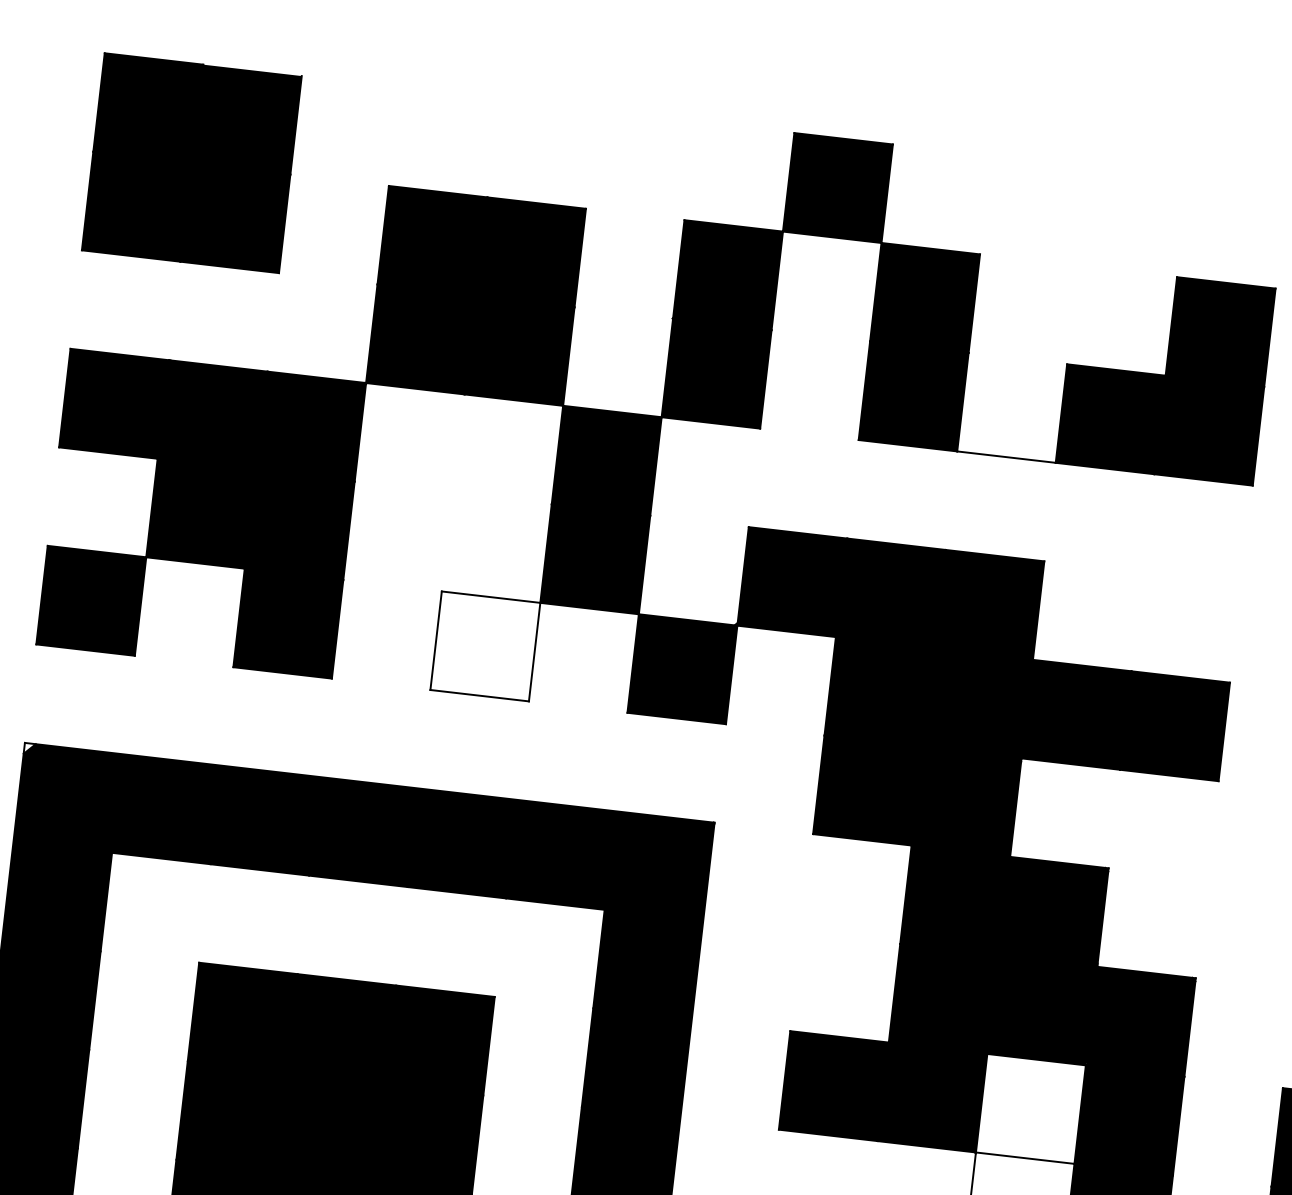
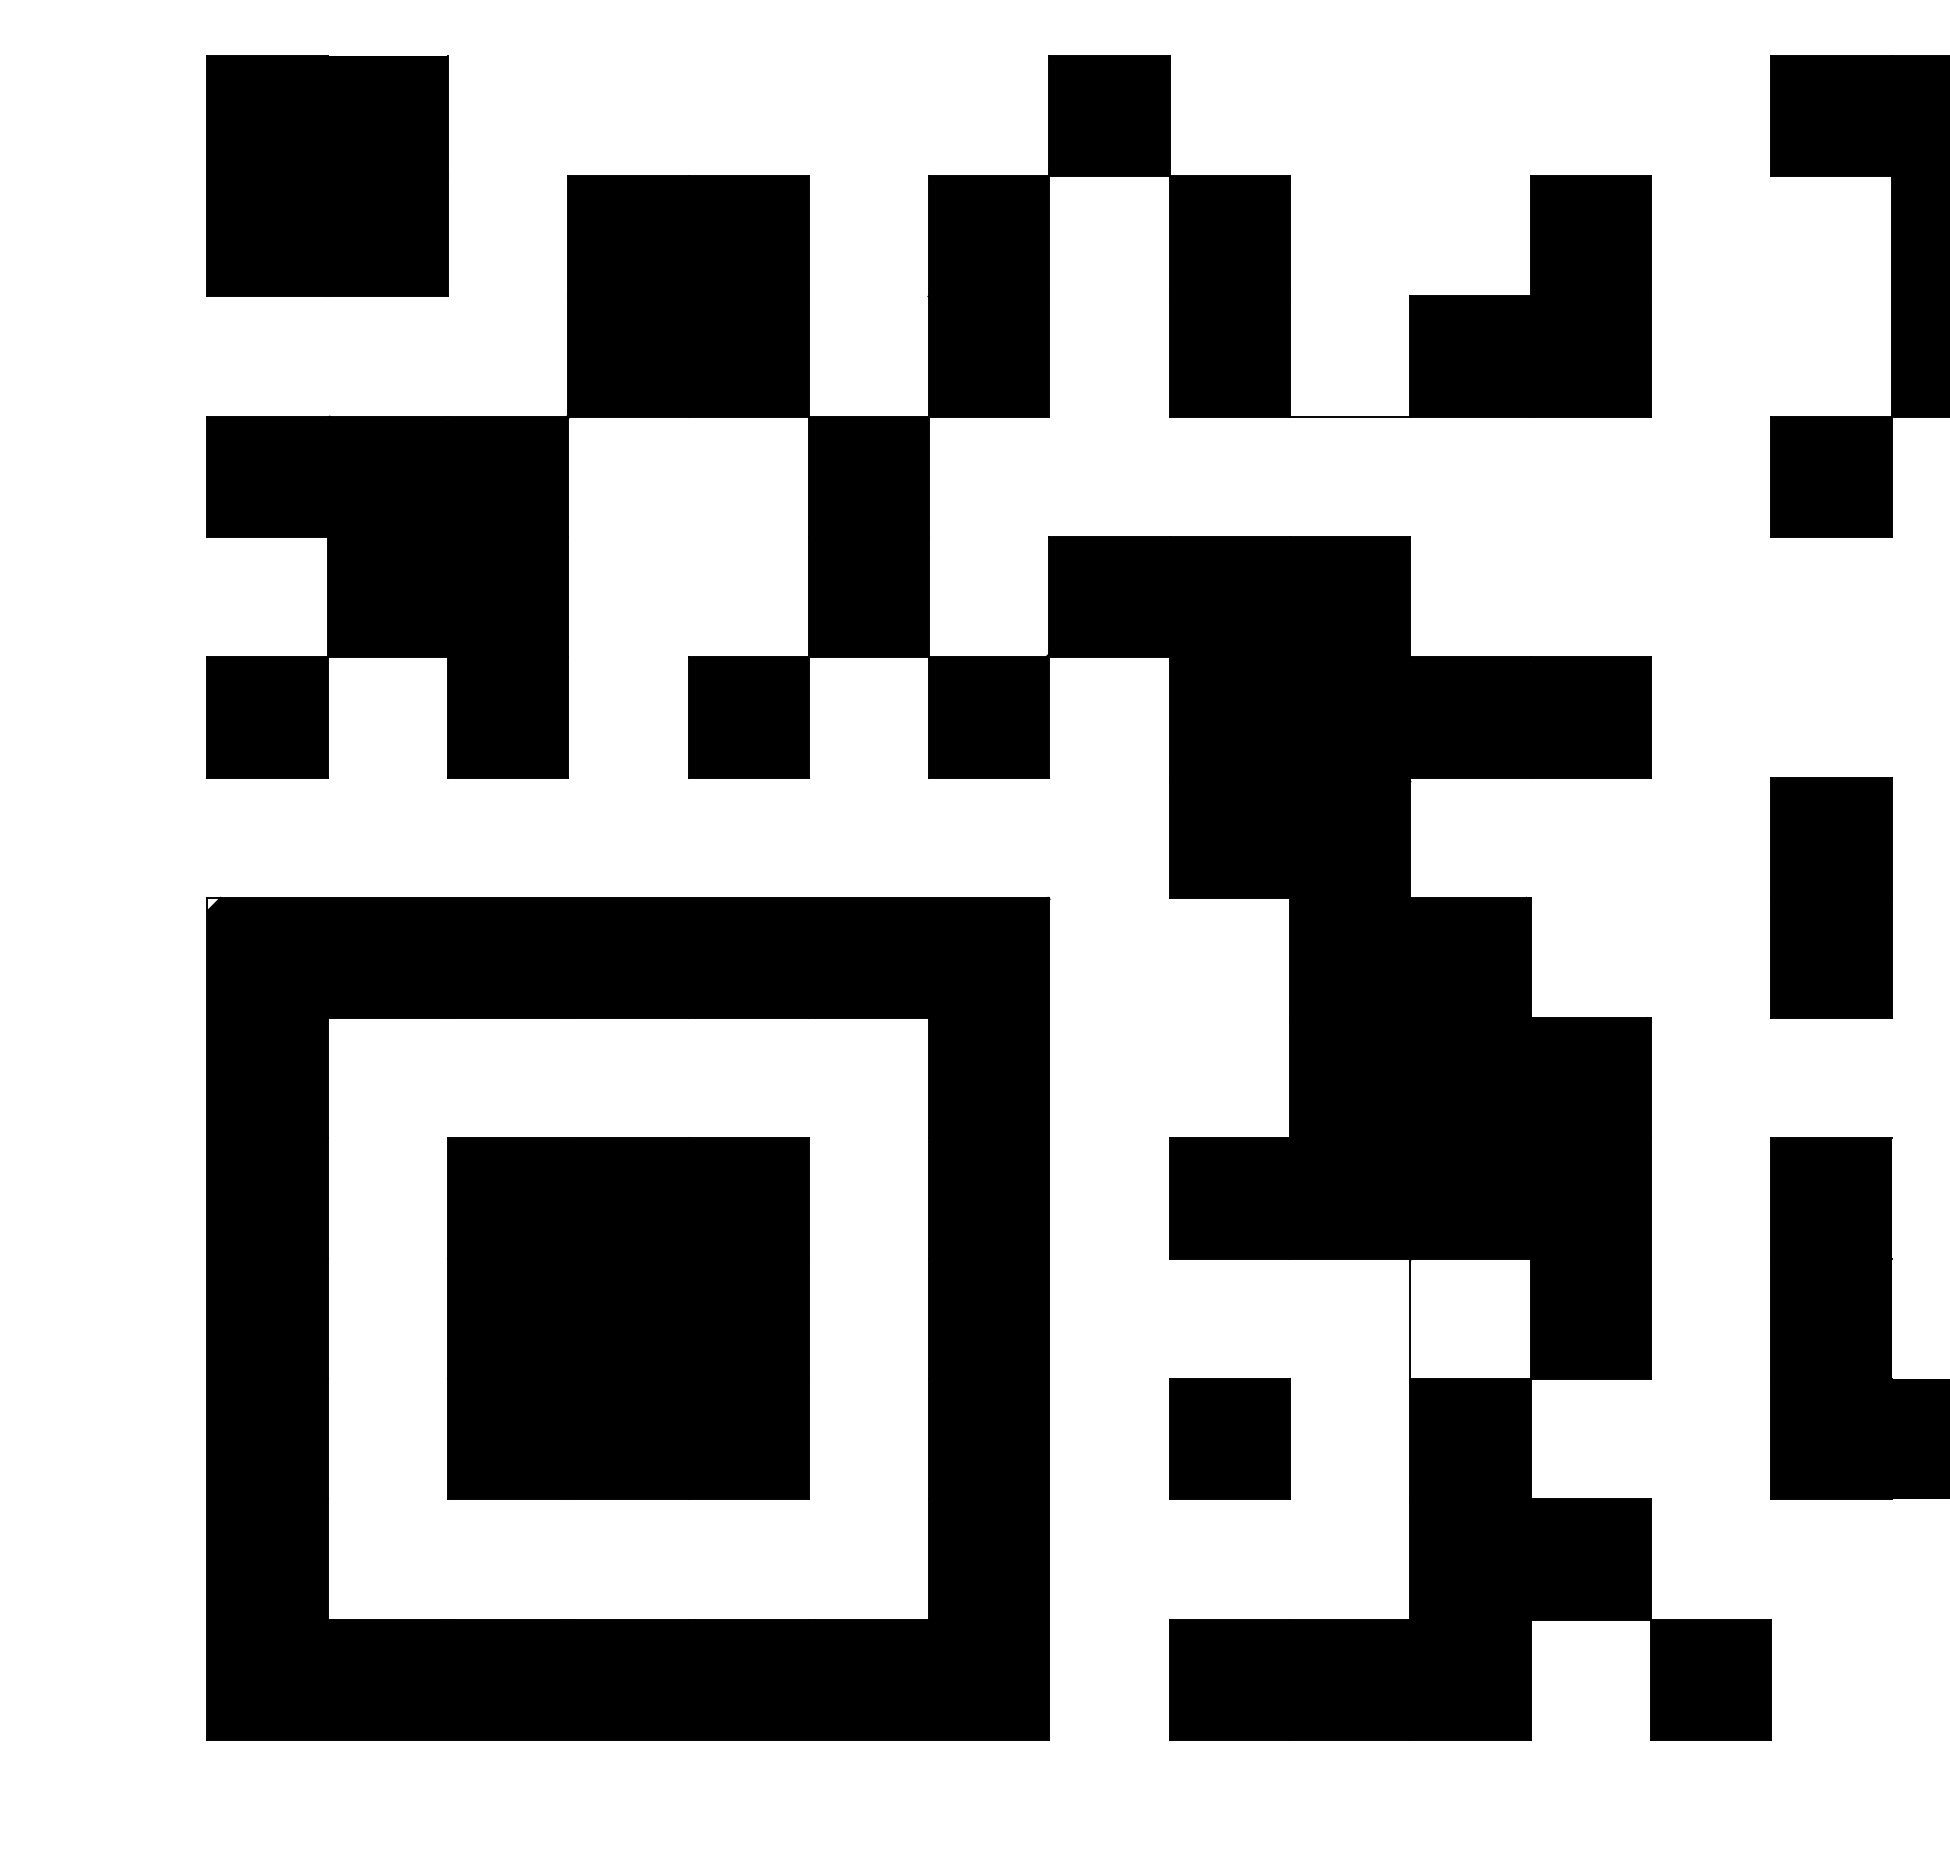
fill: (485, 646) -> (748, 717), added
fill: (1030, 1108) -> (1470, 1198), added

